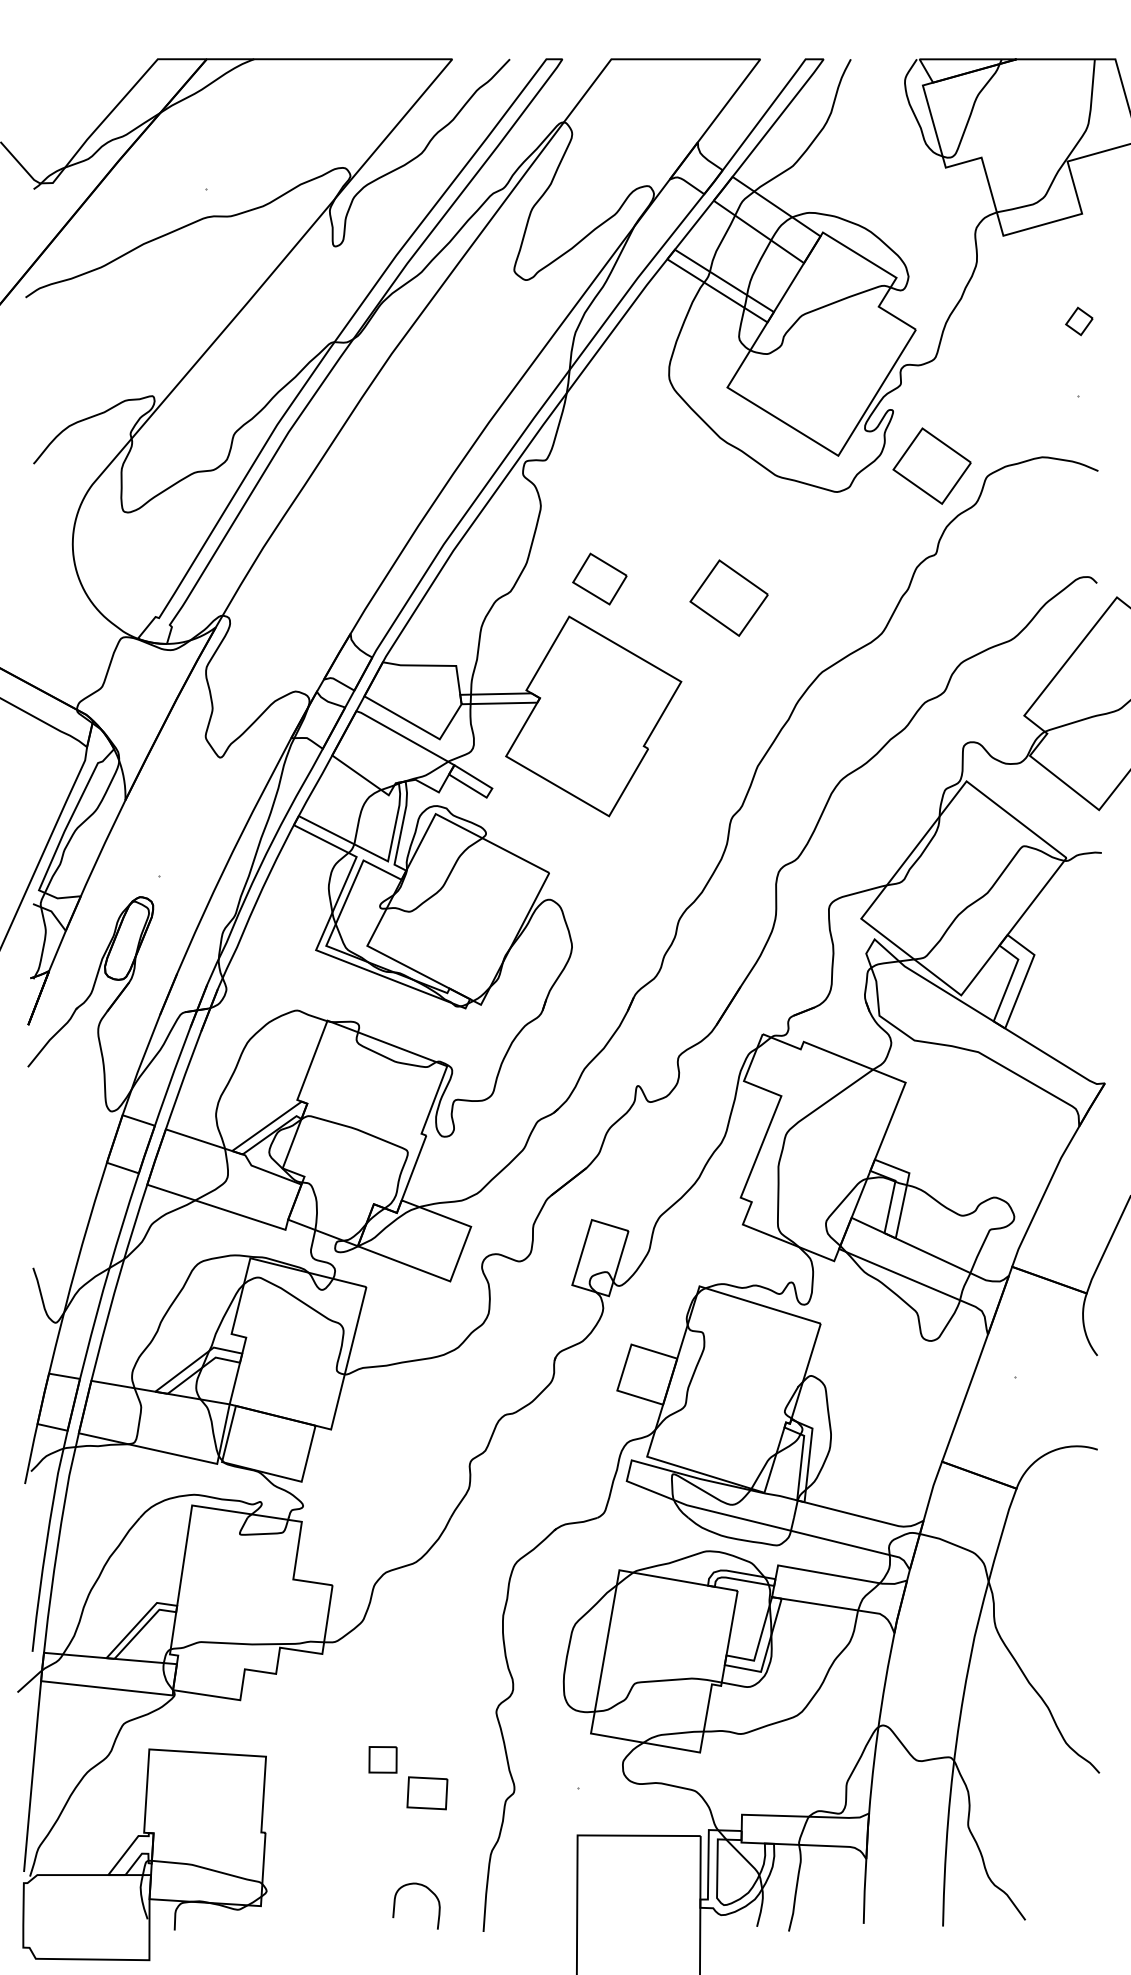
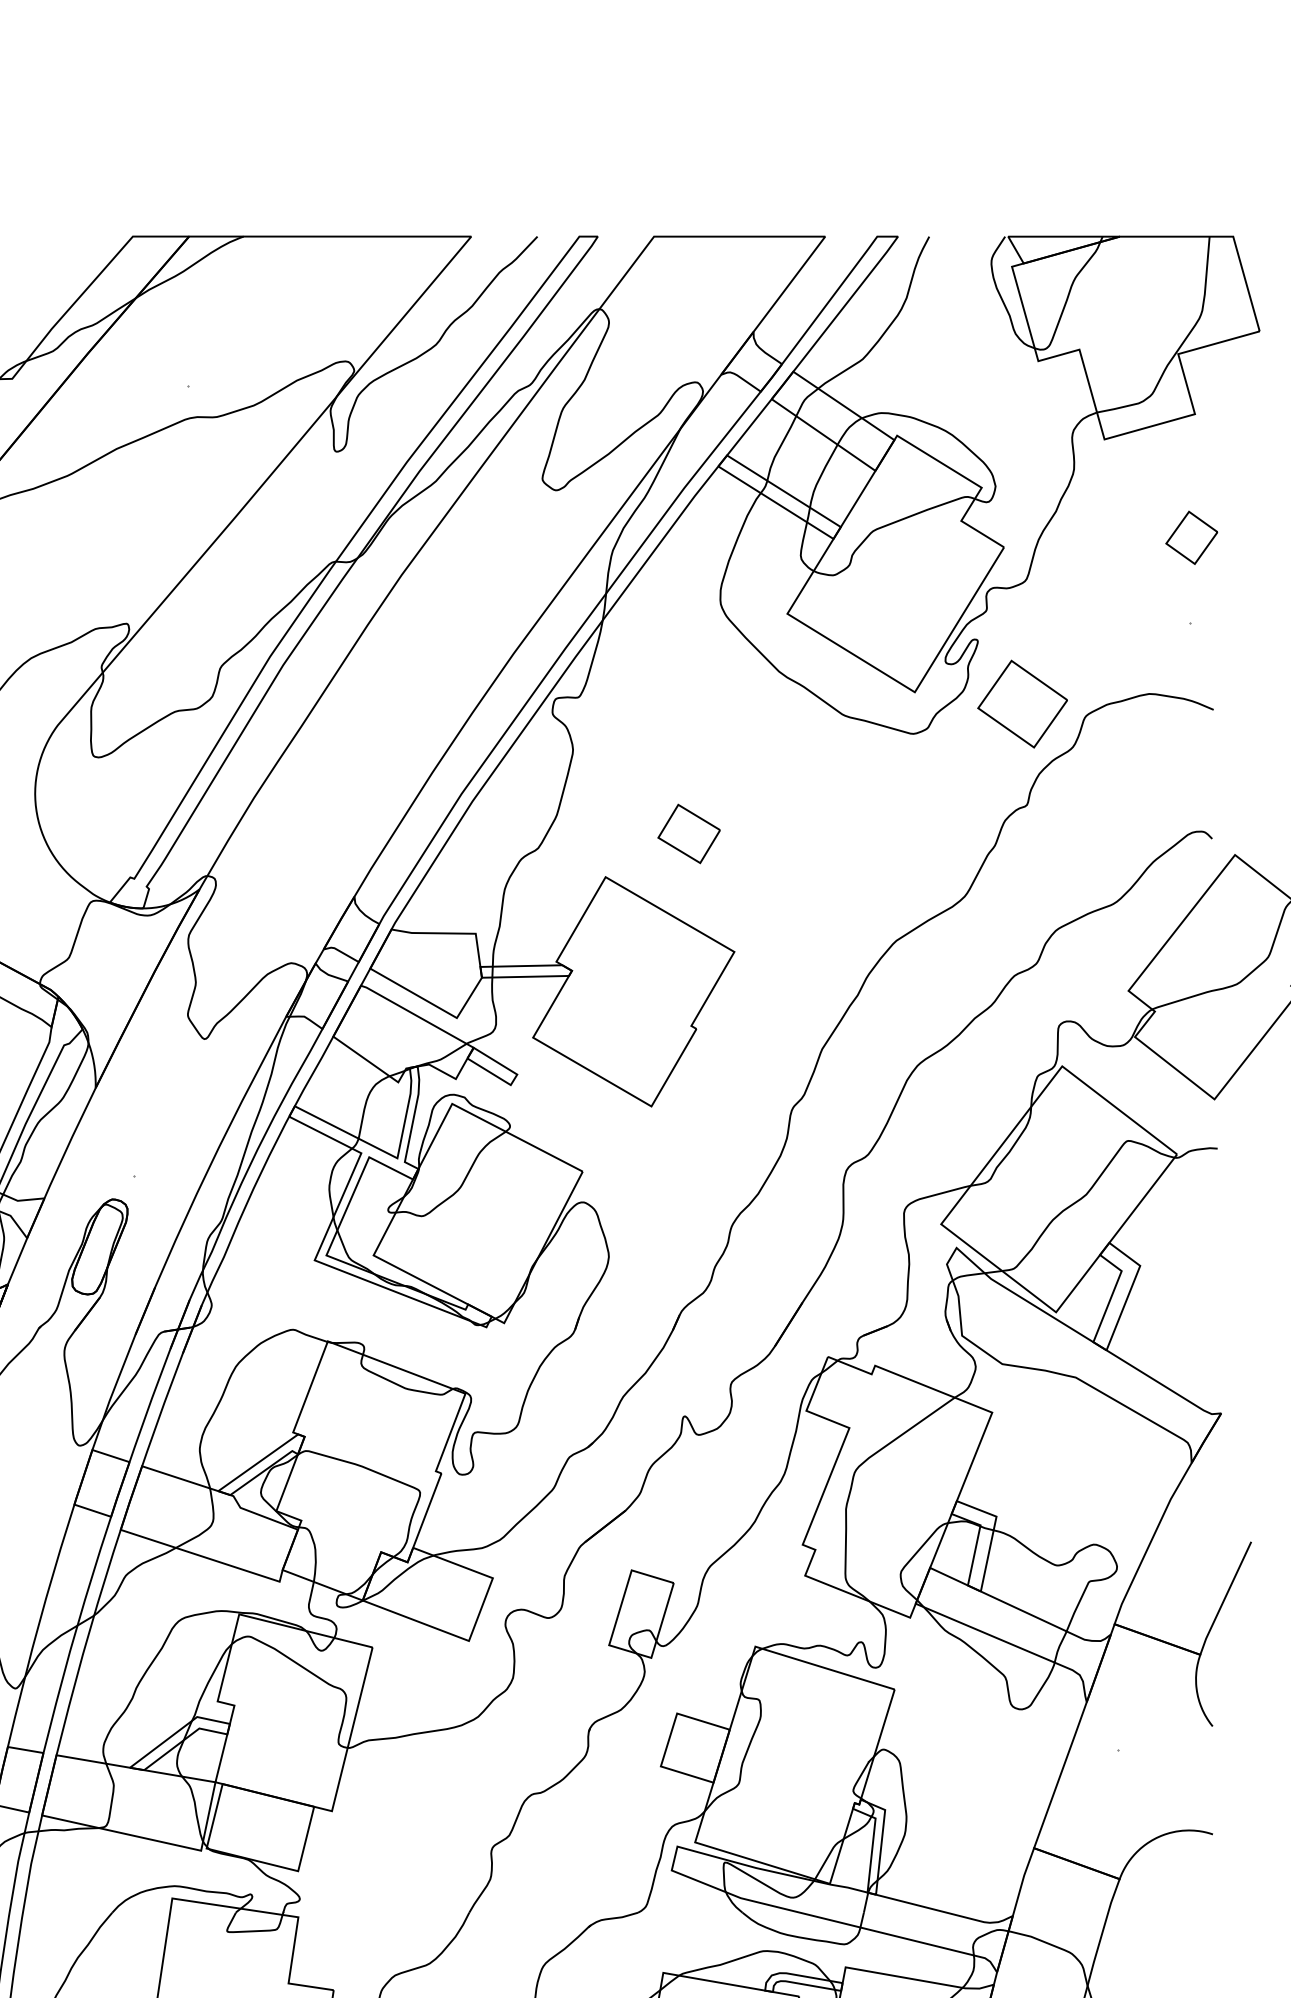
part: (1079, 321) -> (1191, 537), size x1.67
part: (599, 578) -> (688, 833), moved
part: (728, 597) -> (788, 855), removed

